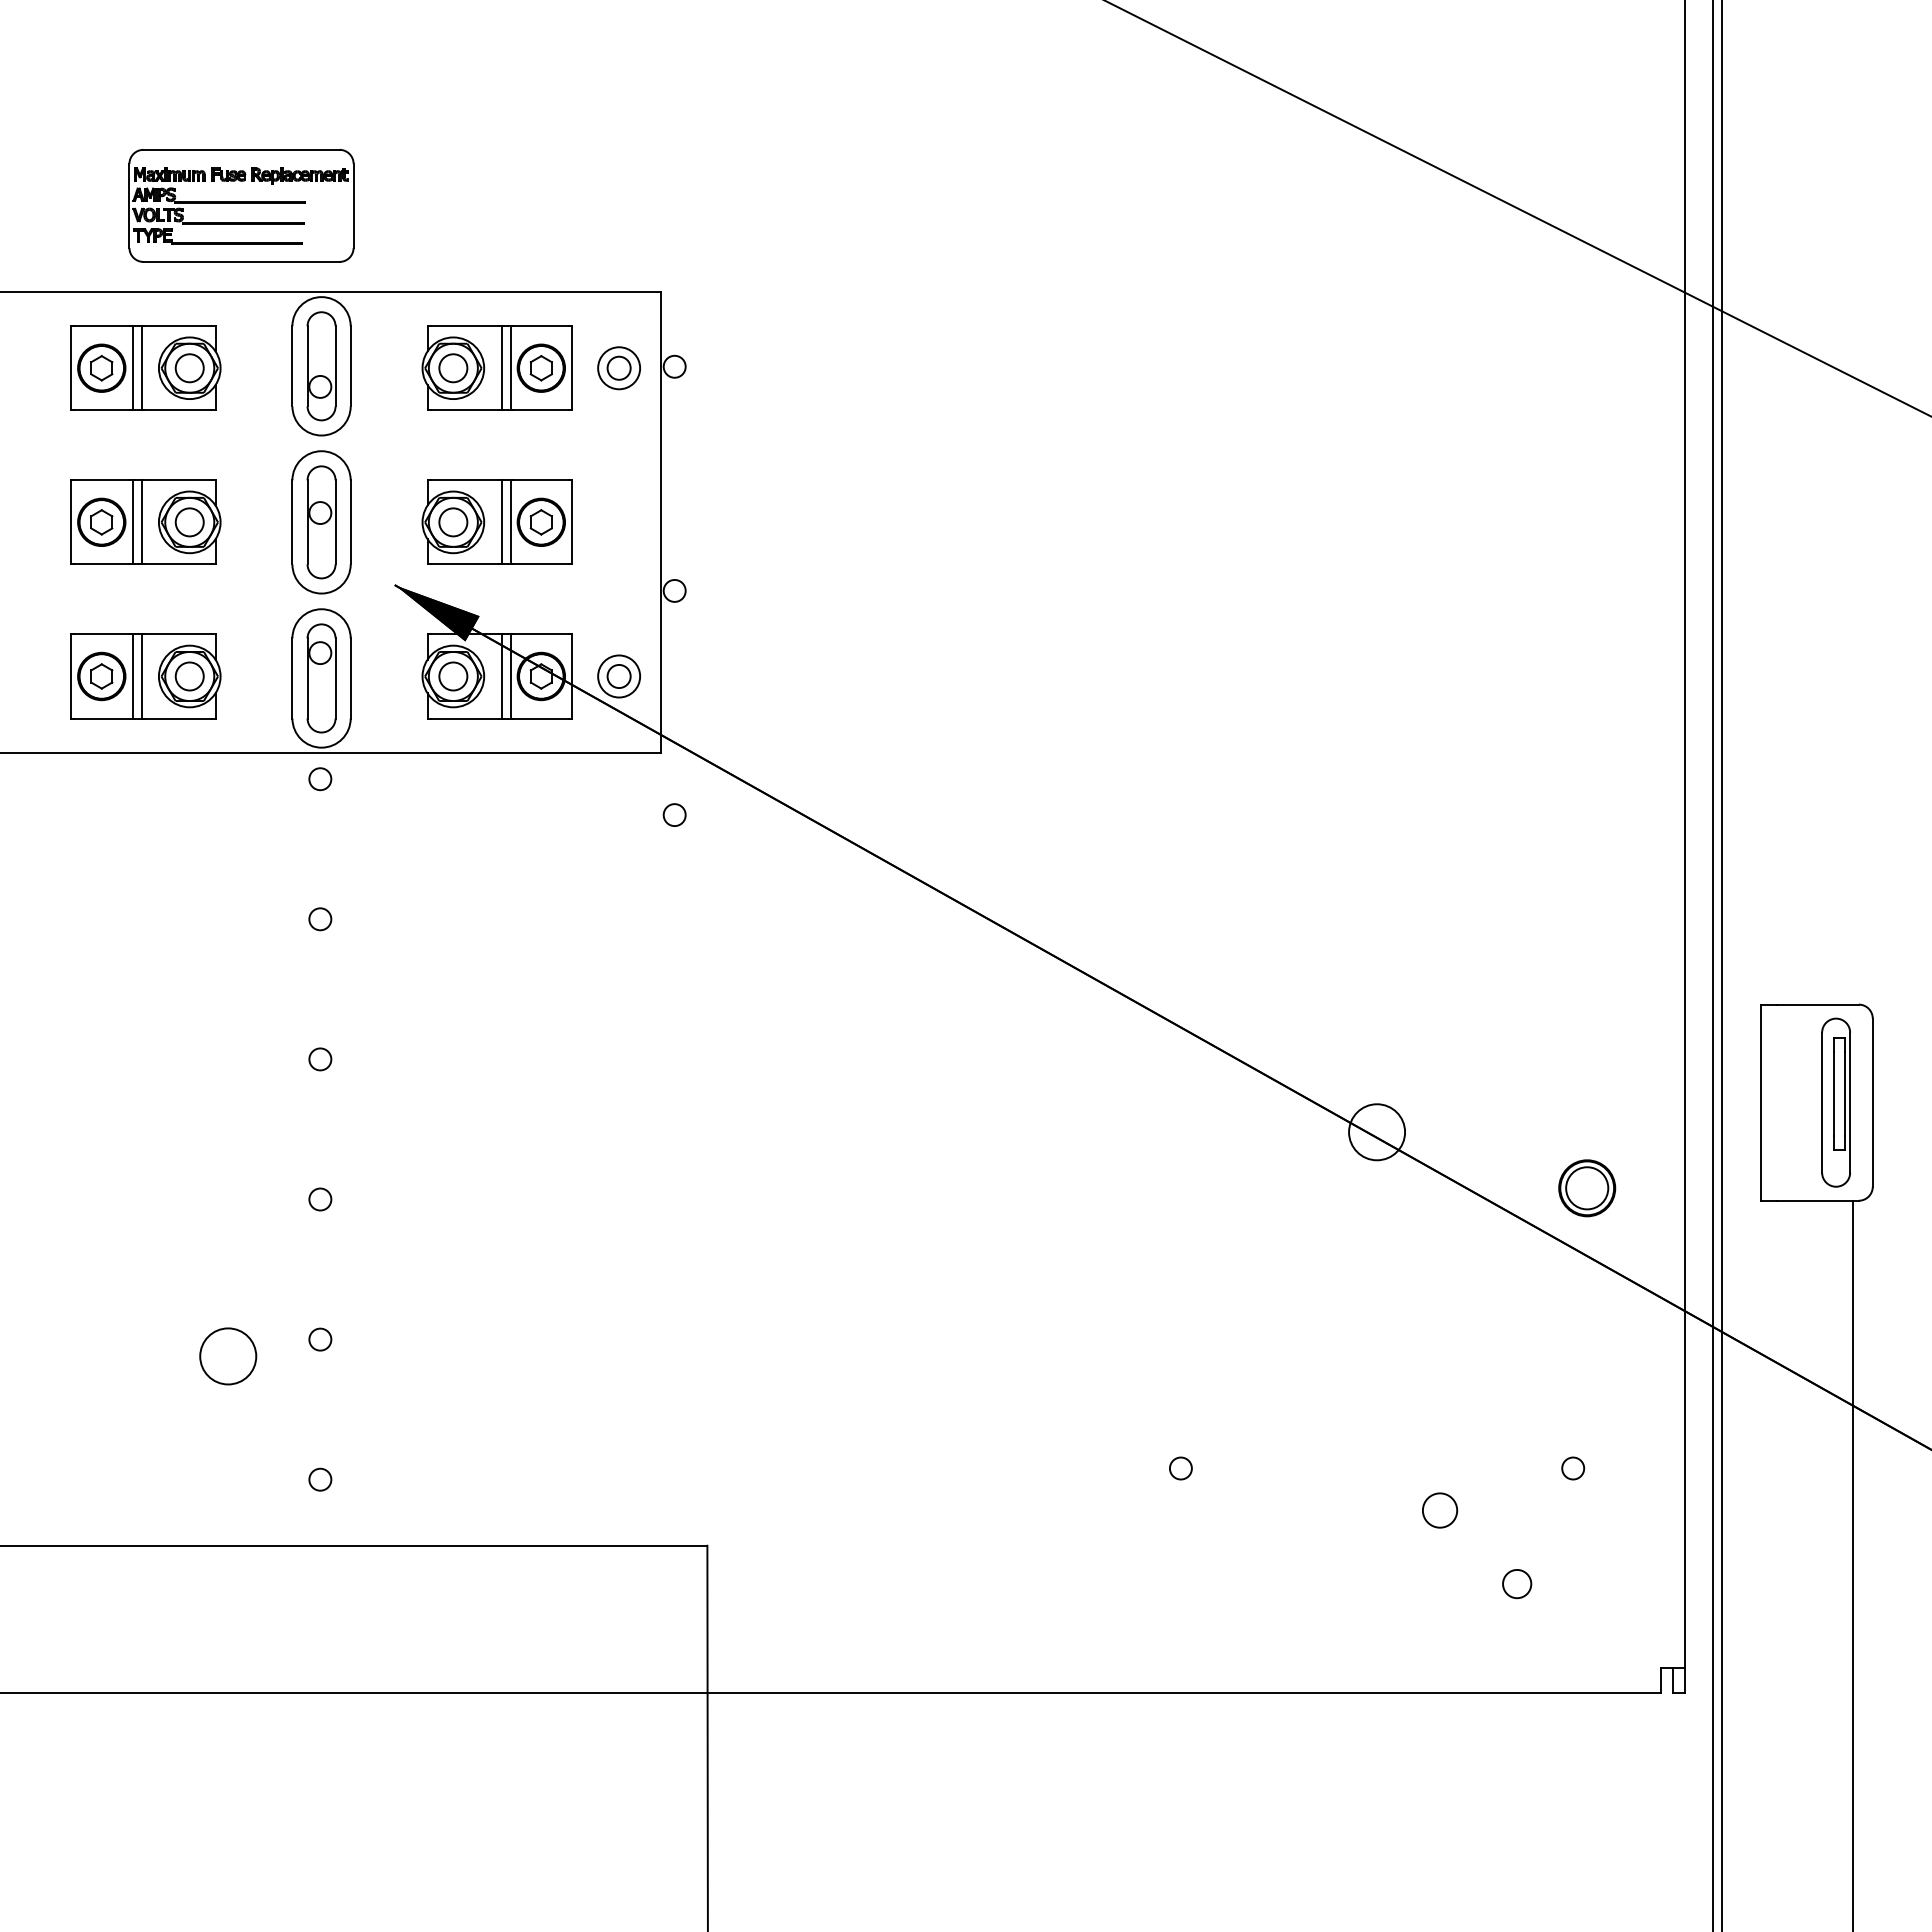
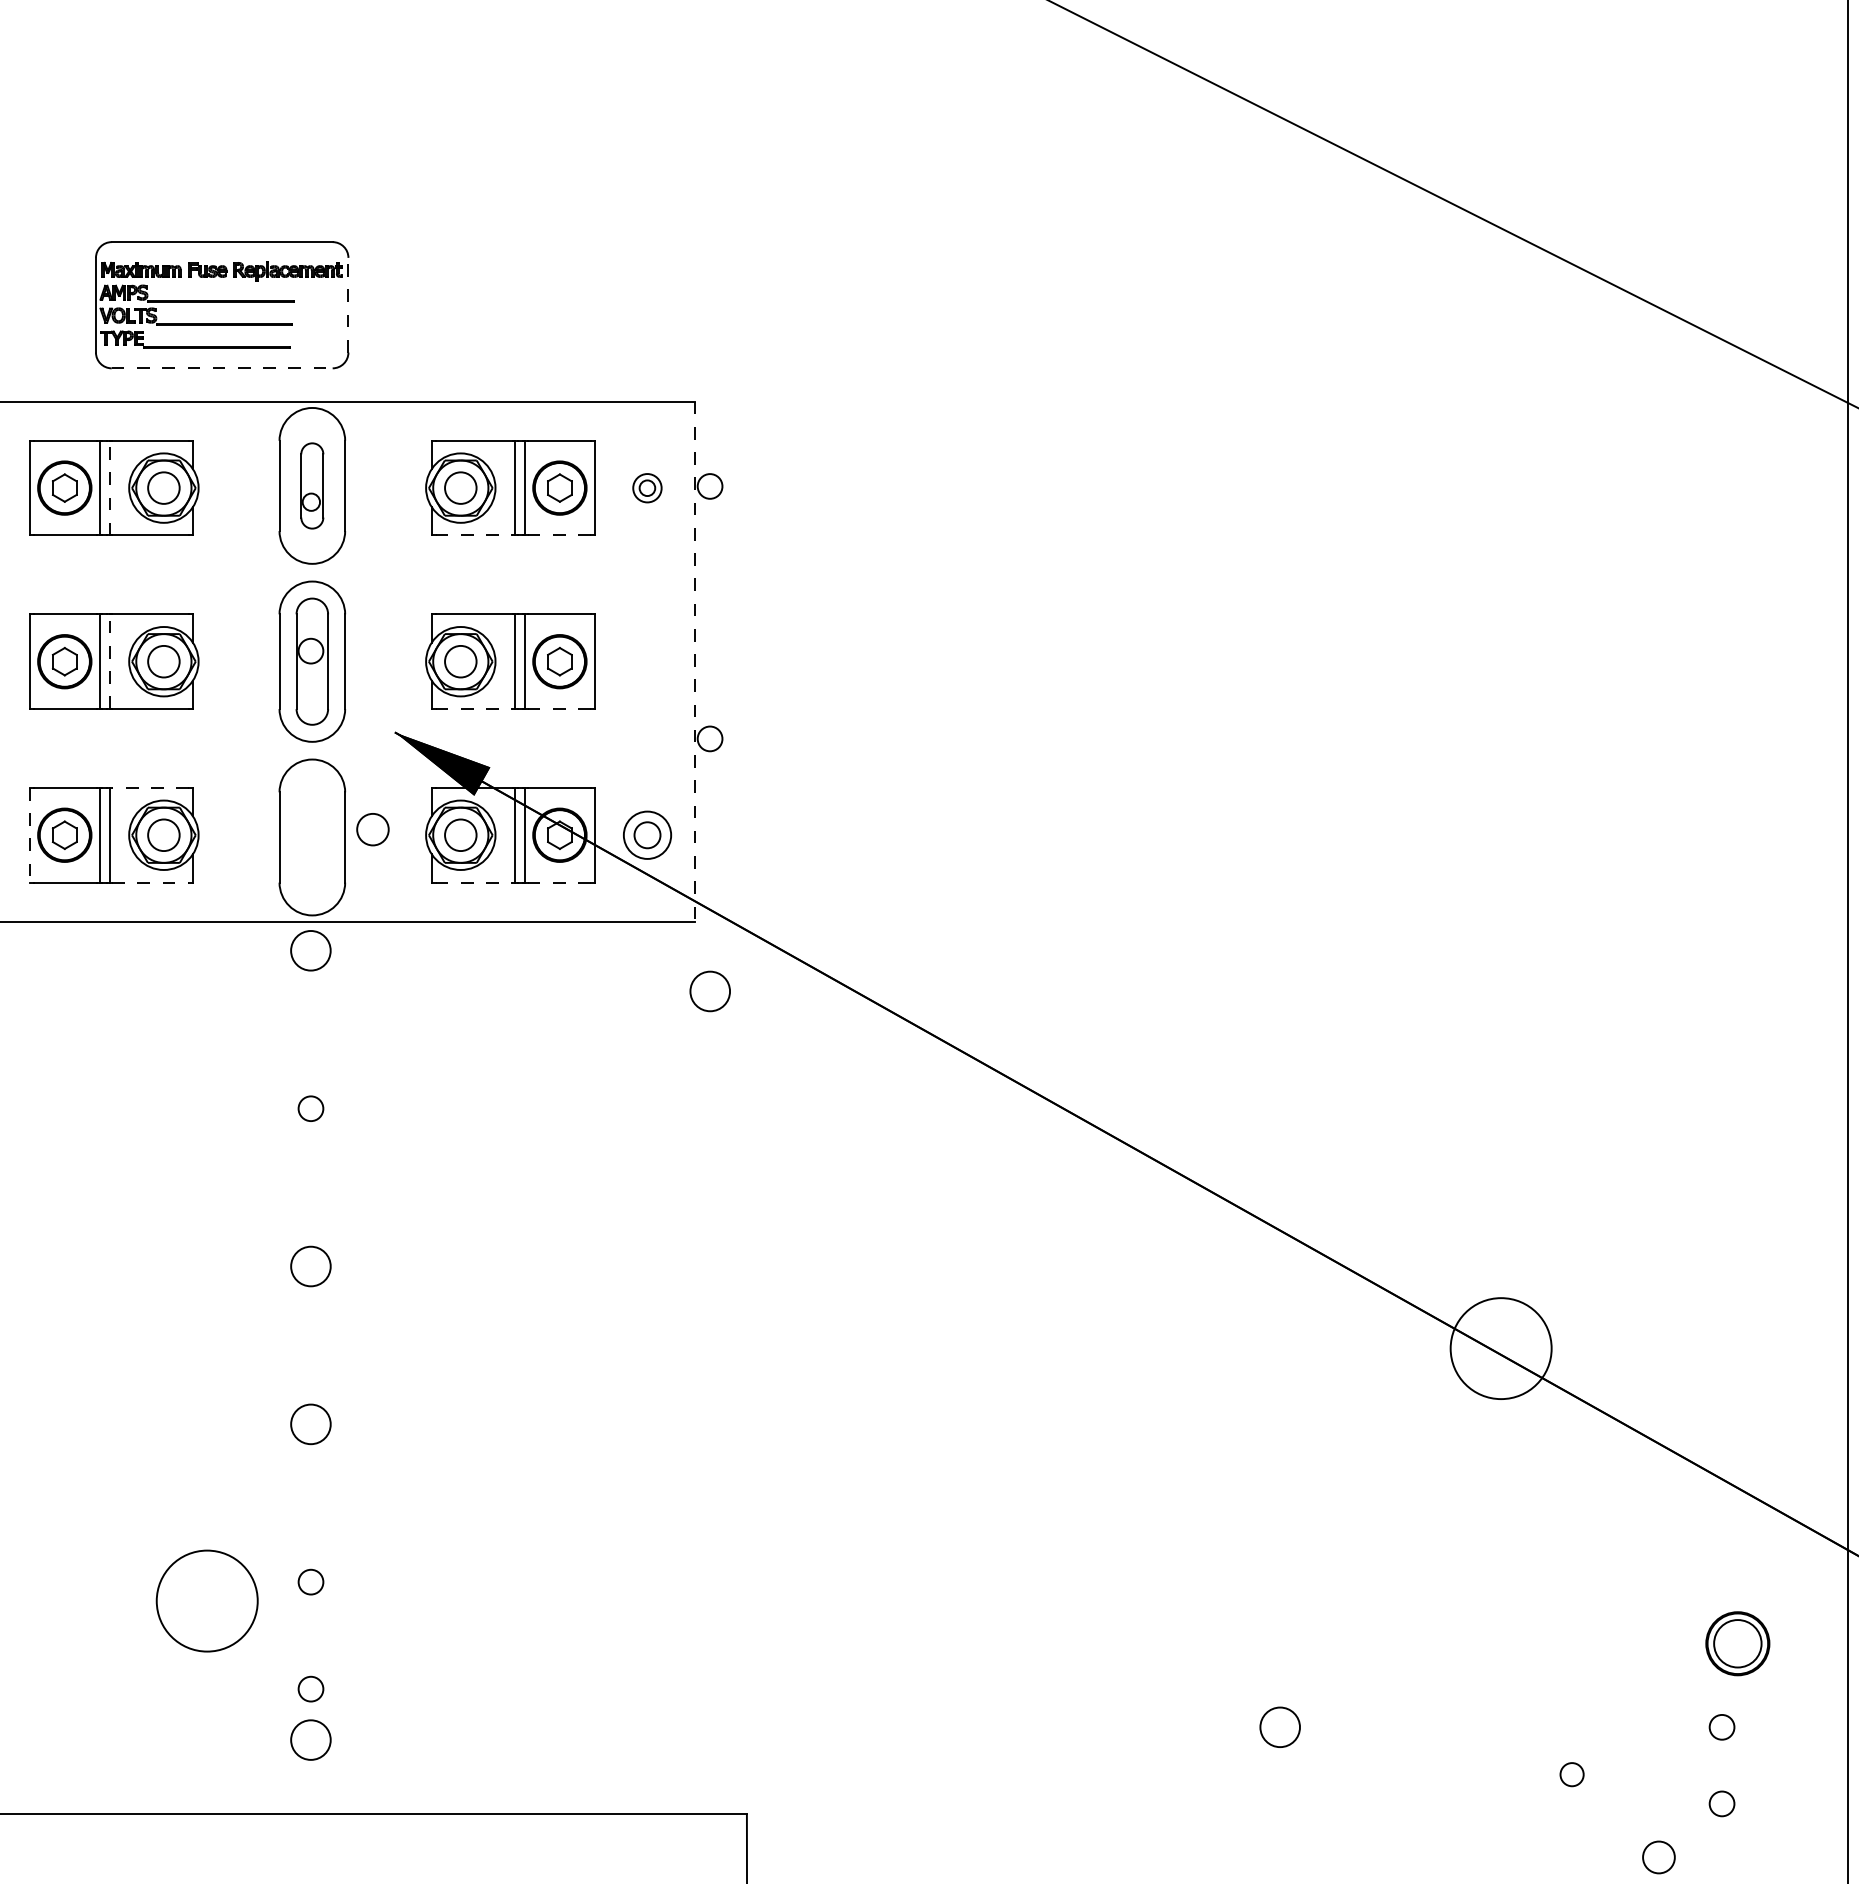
line: (353, 205) -> (348, 304), solid -> dashed
line: (242, 261) -> (223, 367), solid -> dashed
part: (321, 366) -> (312, 486), size x0.7
line: (141, 367) -> (109, 487), solid -> dashed
part: (618, 368) -> (646, 488), size x0.6
line: (465, 410) -> (474, 535), solid -> dashed
line: (540, 410) -> (558, 535), solid -> dashed
line: (141, 521) -> (109, 660), solid -> dashed
line: (661, 522) -> (695, 661), solid -> dashed
line: (465, 564) -> (474, 709), solid -> dashed
line: (540, 564) -> (558, 709), solid -> dashed
line: (177, 634) -> (150, 787), solid -> dashed
circle: (375, 671) -> (373, 829), added
line: (70, 676) -> (29, 835), solid -> dashed
part: (321, 678) -> (312, 837), removed
line: (178, 718) -> (151, 882), solid -> dashed
line: (465, 718) -> (474, 882), solid -> dashed
line: (540, 718) -> (558, 882), solid -> dashed
circle: (320, 779) -> (311, 951), size x1.6
circle: (674, 814) -> (709, 990), size x1.6
circle: (320, 1059) -> (311, 1266), size x1.6
circle: (1377, 1132) -> (1501, 1348), size x1.6
part: (1587, 1188) -> (1738, 1643), moved
circle: (320, 1199) -> (311, 1424), size x1.6
circle: (228, 1356) -> (207, 1601), size x1.6
circle: (320, 1434) -> (311, 1689), added
circle: (1180, 1468) -> (1279, 1727), size x1.6
circle: (320, 1479) -> (311, 1739), size x1.6
circle: (1439, 1510) -> (1571, 1774), size x0.6
circle: (1573, 1536) -> (1722, 1803), added

